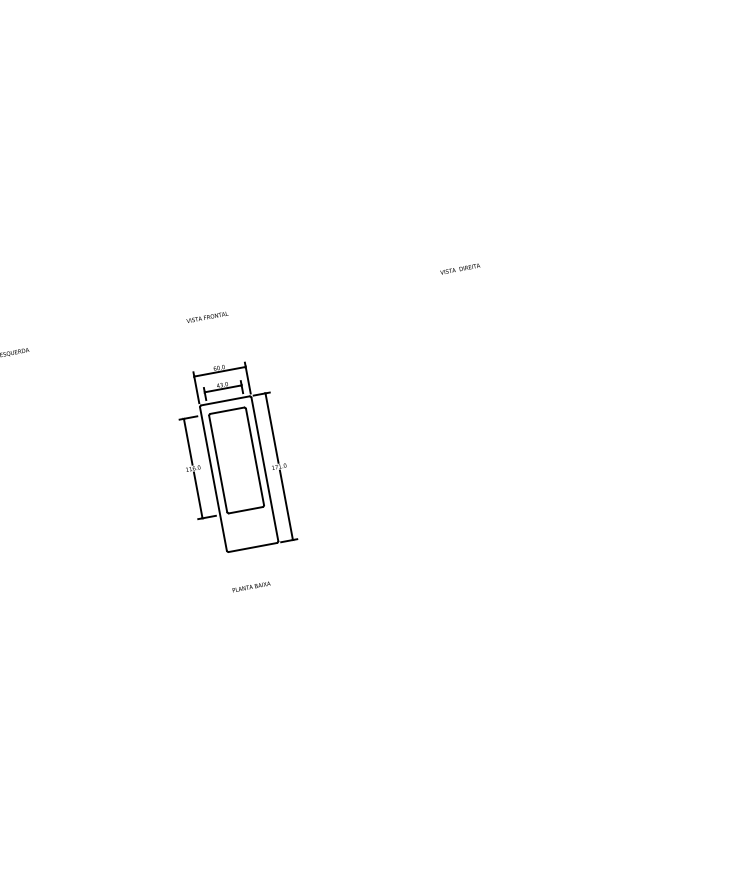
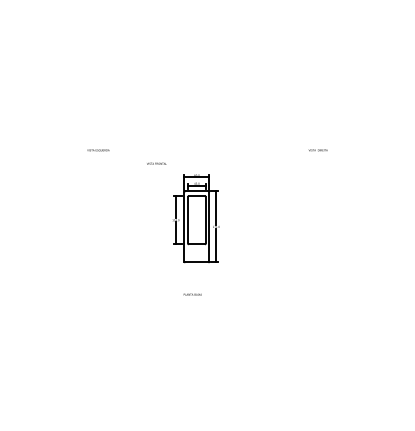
text: (206, 316) -> (156, 163), moved
text: (250, 586) -> (192, 294), moved

